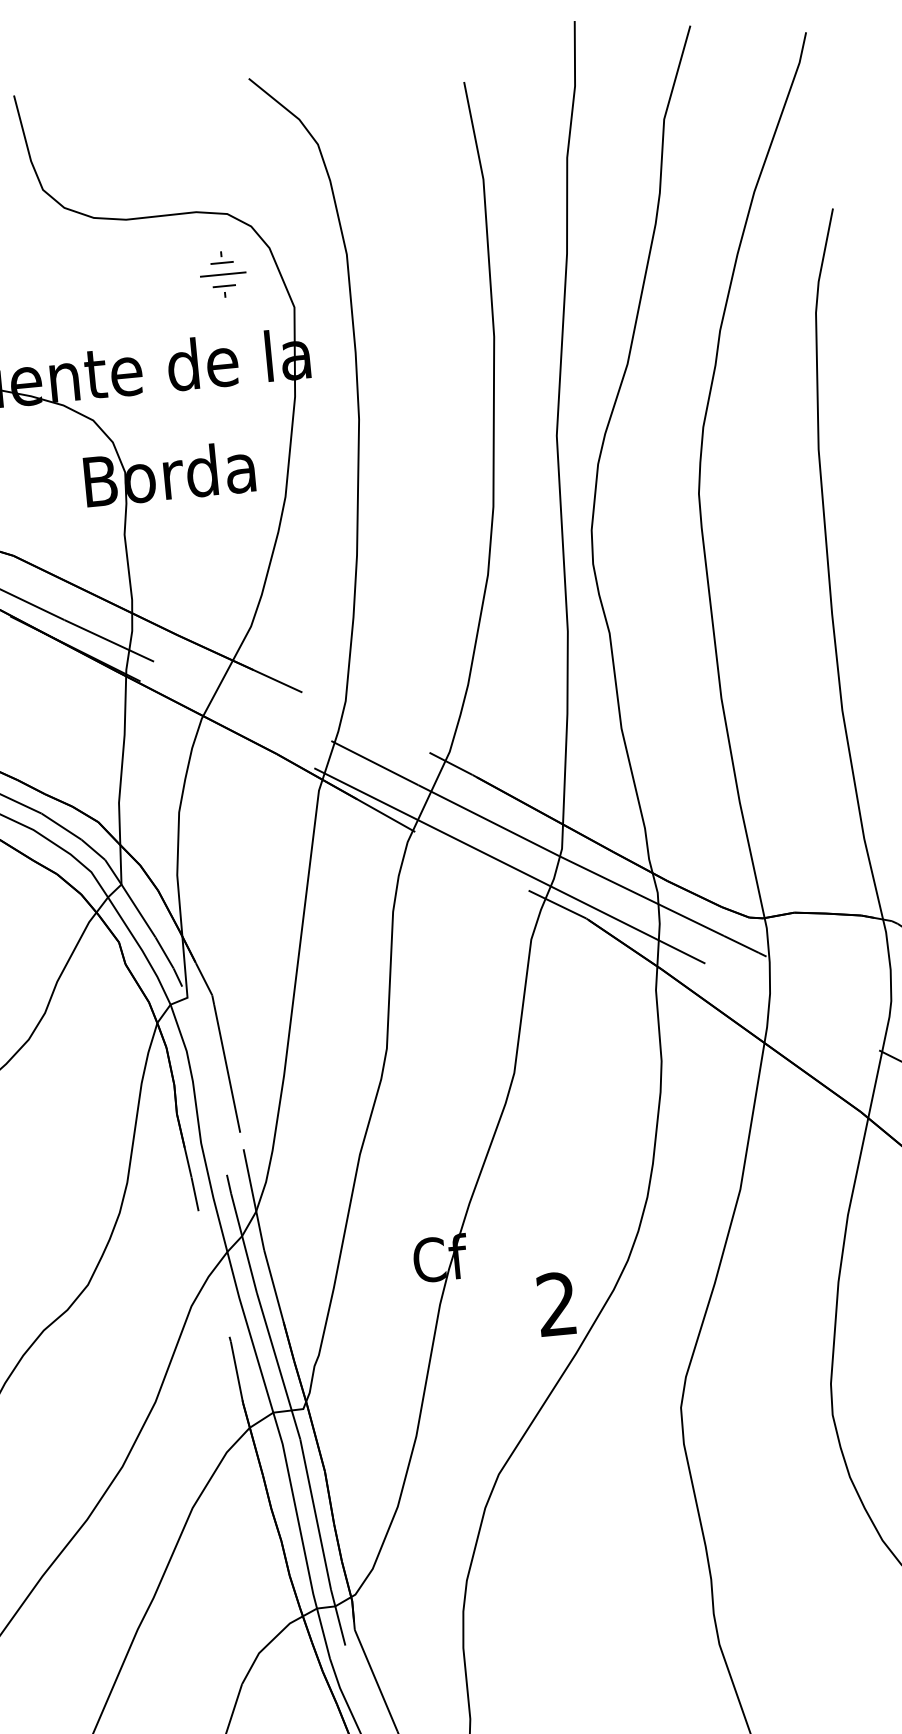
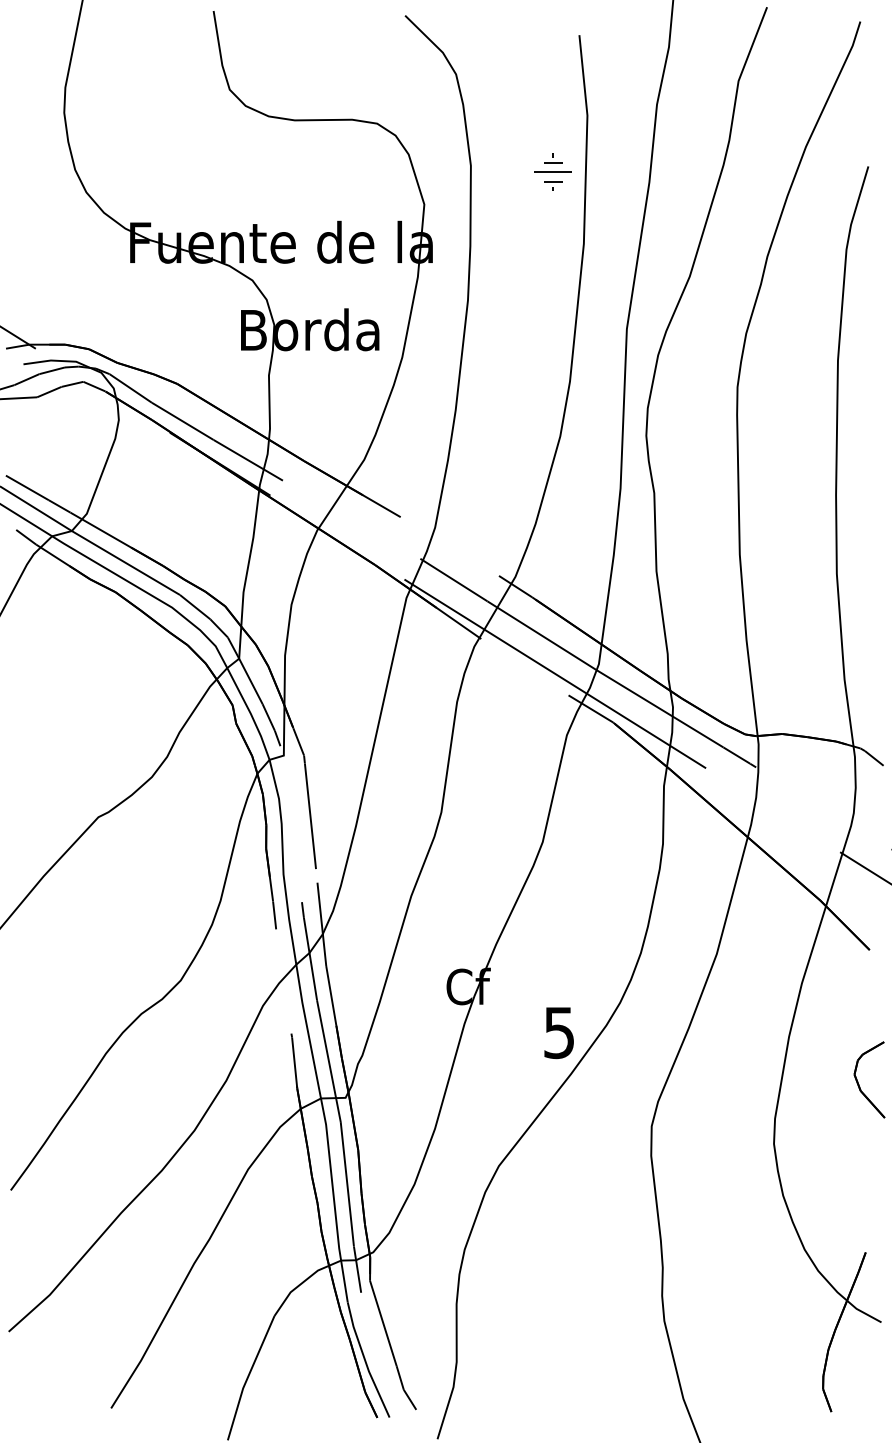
part: (222, 273) -> (552, 171), moved
text: (556, 1304) -> (558, 1032), 2 -> 5

